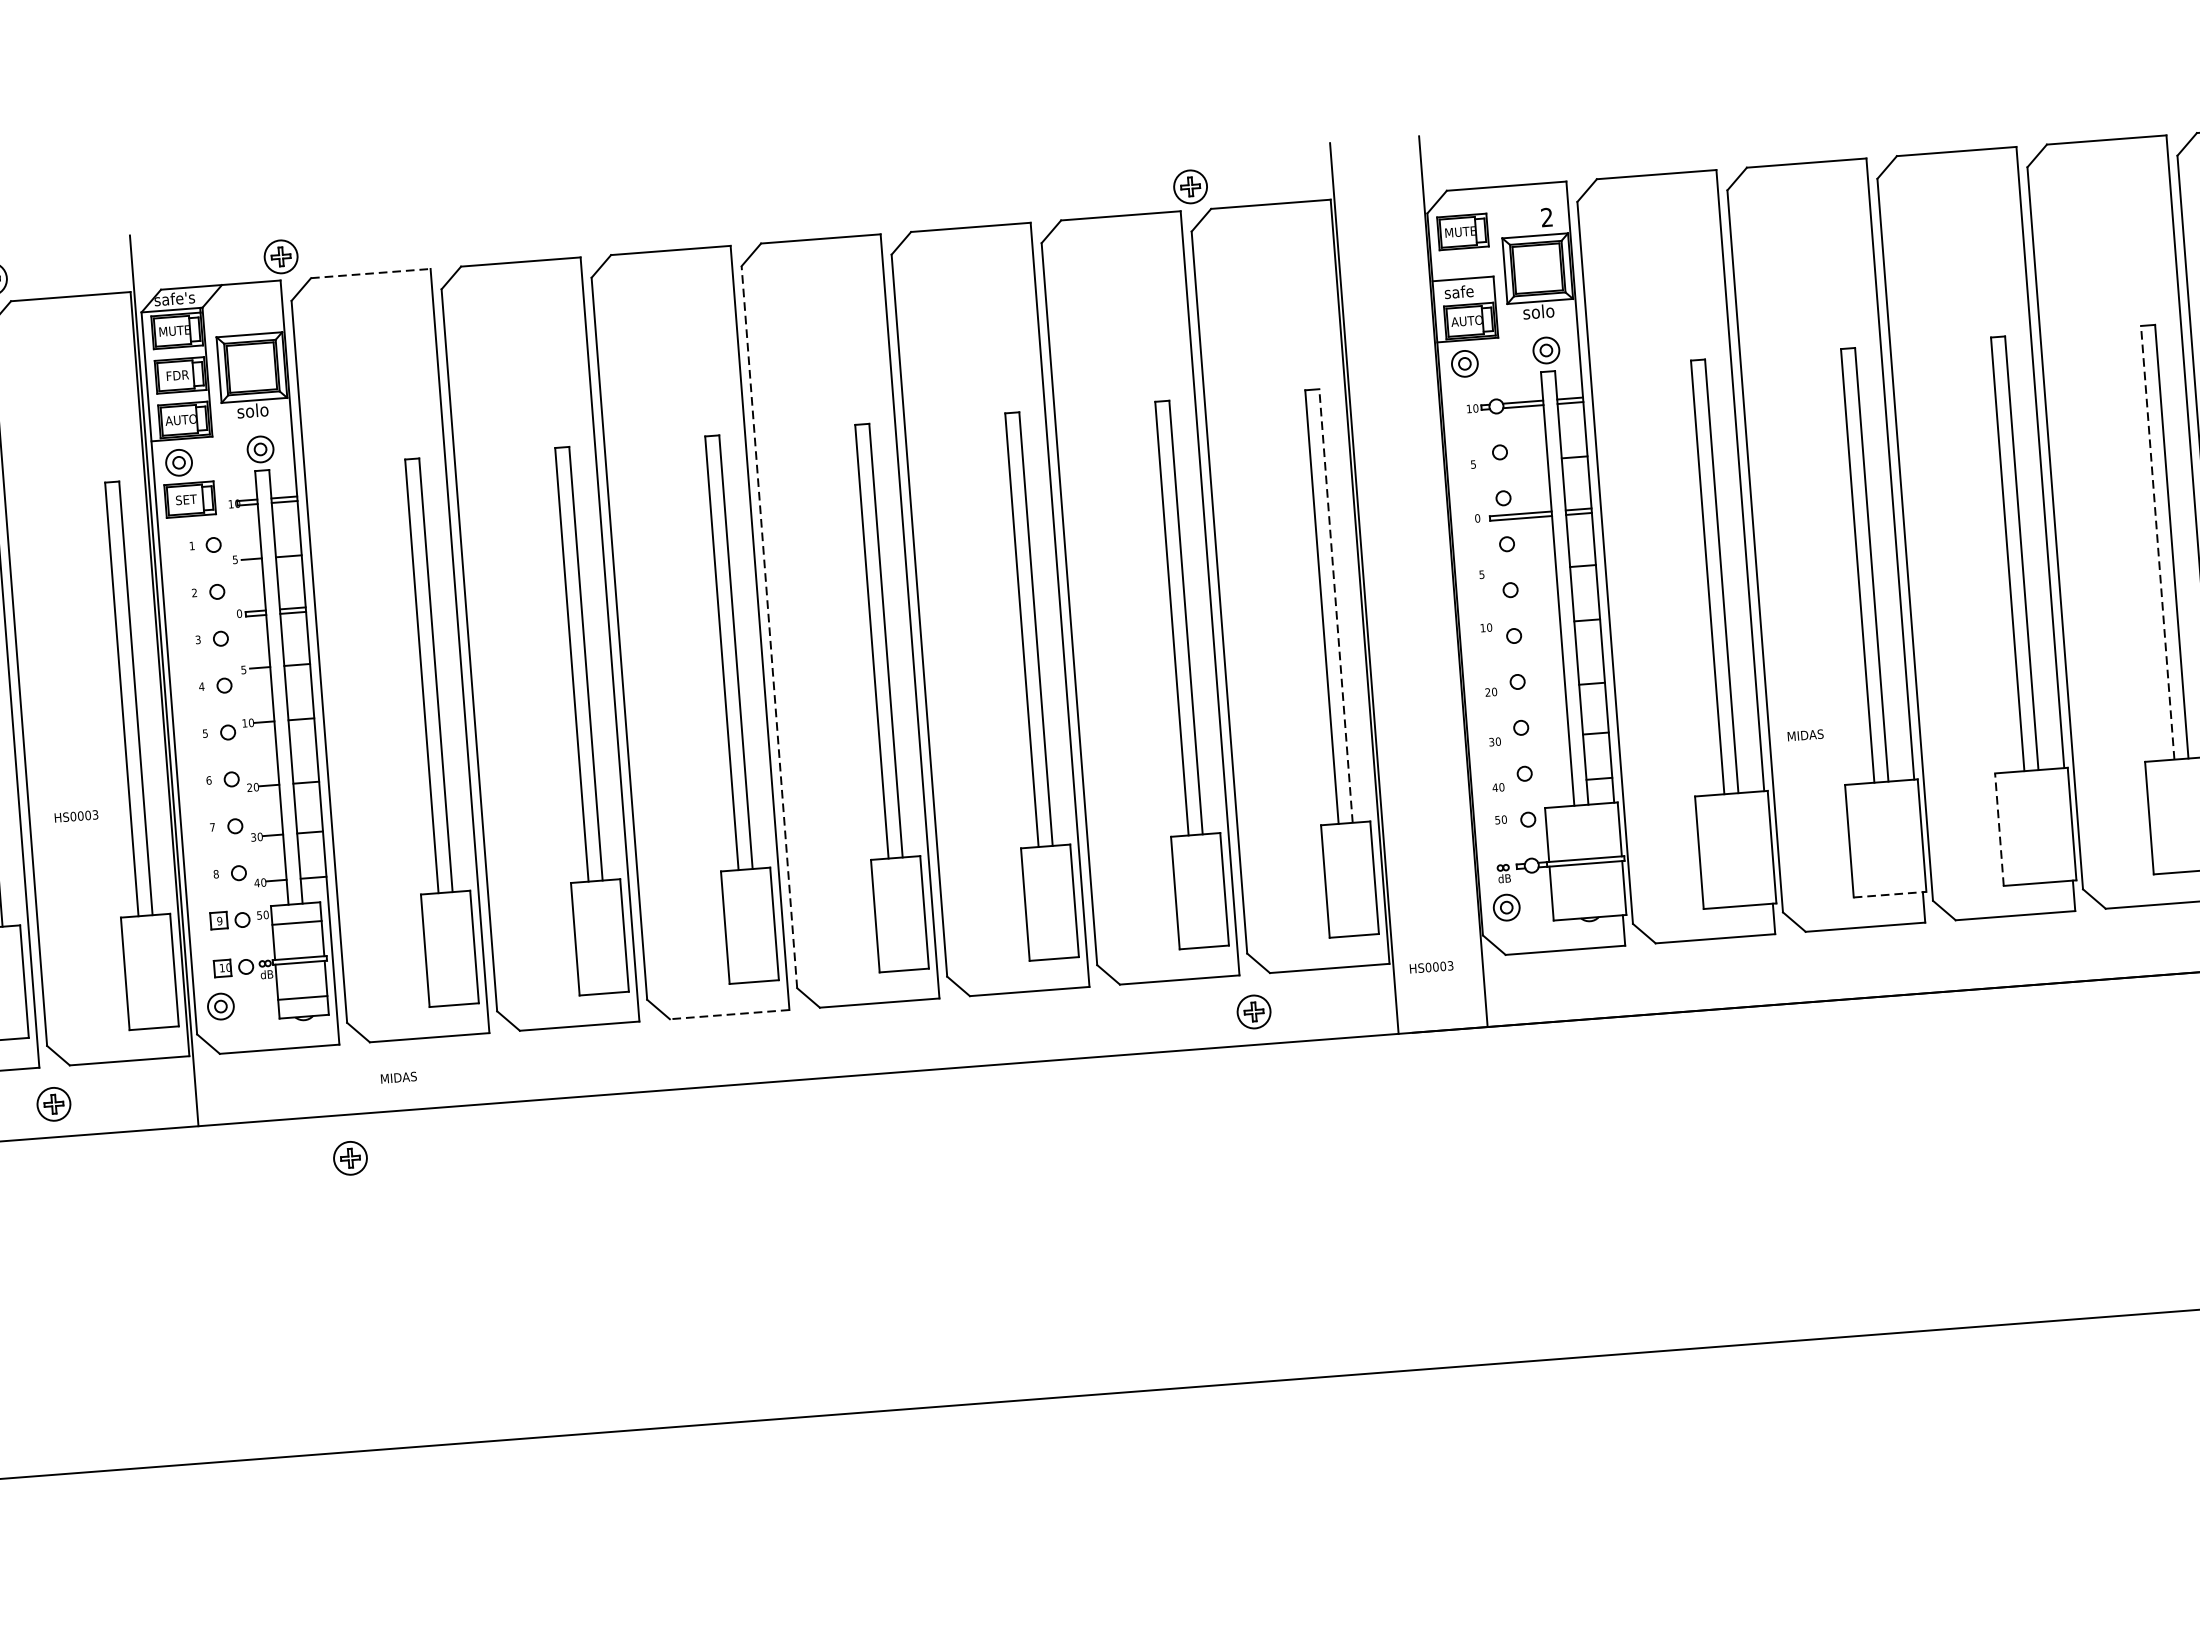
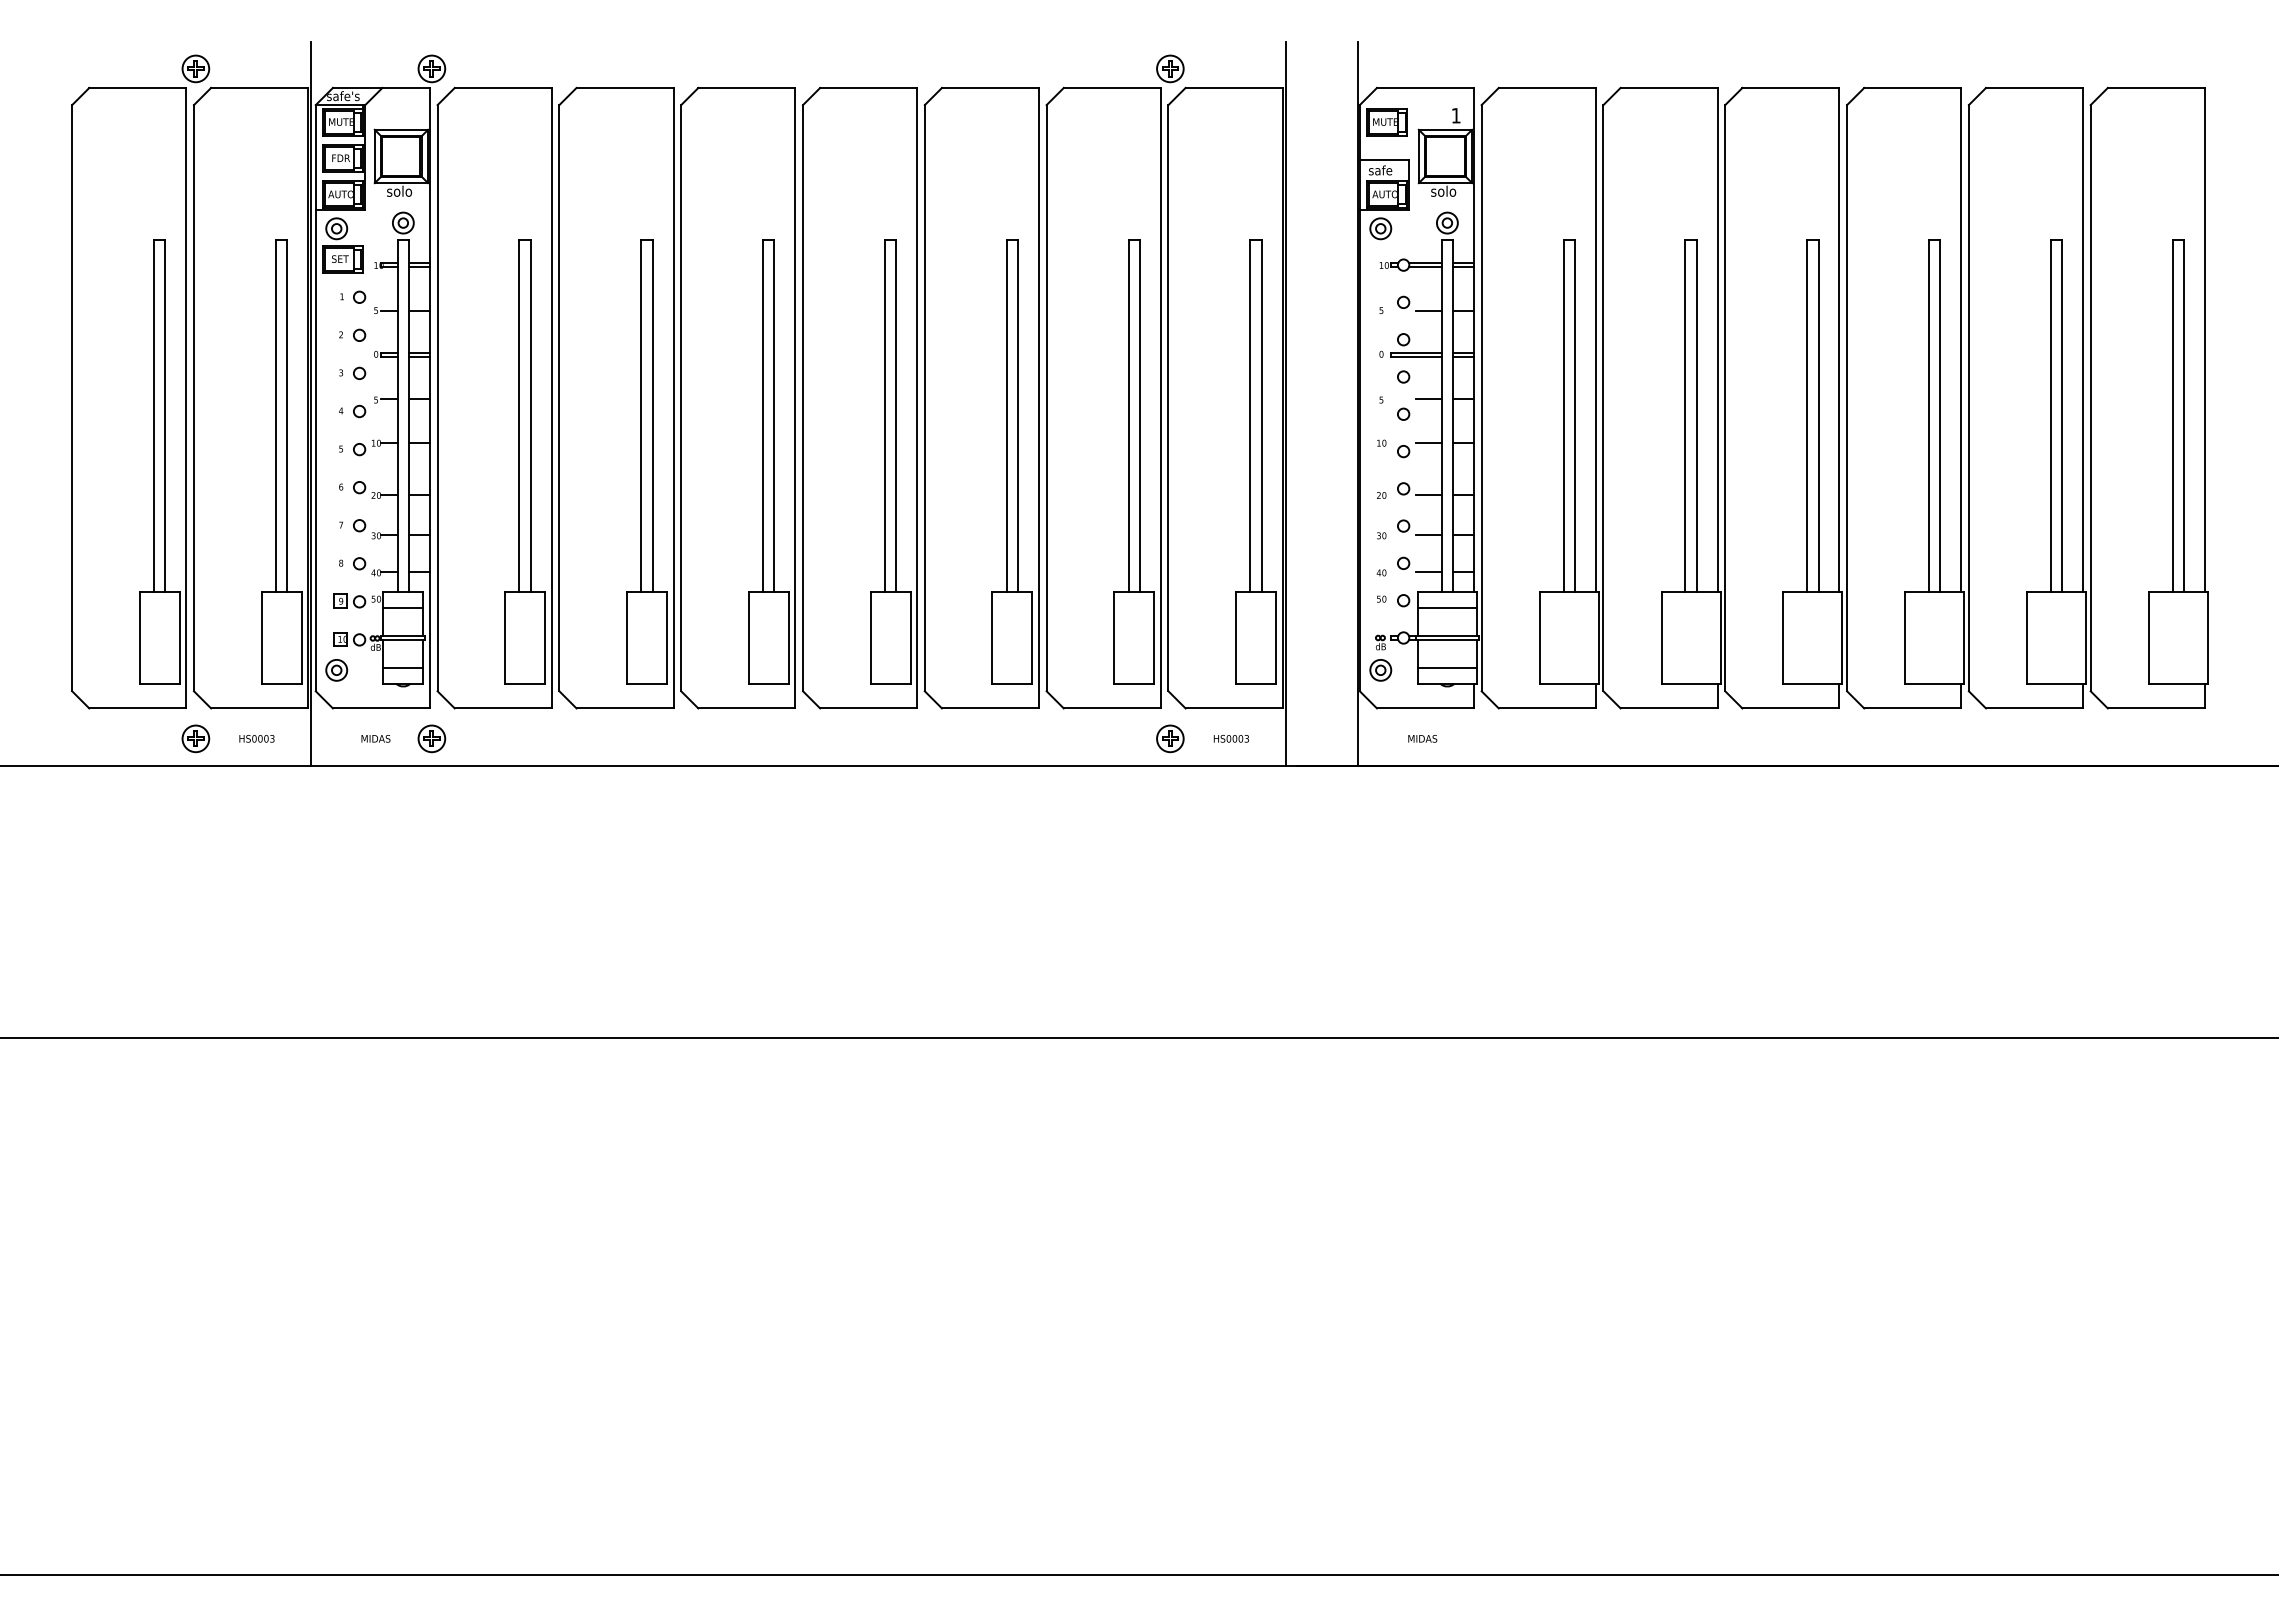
text: (1546, 217) -> (1455, 115), 2 -> 1
line: (371, 272) -> (503, 87), dashed -> solid
line: (1531, 461) -> (1428, 311), added
line: (2157, 541) -> (1928, 415), dashed -> solid
line: (1539, 569) -> (1428, 399), added
line: (1335, 605) -> (1261, 415), dashed -> solid
line: (1544, 623) -> (1428, 443), added
line: (769, 626) -> (803, 397), dashed -> solid
line: (1548, 686) -> (1428, 494), added
text: (1805, 734) -> (1422, 738), moved
line: (1552, 737) -> (1428, 535), added
line: (1556, 782) -> (1428, 572), added
text: (75, 816) -> (256, 738), moved
line: (1581, 824) -> (1446, 607), added
line: (1999, 830) -> (1783, 638), dashed -> solid
line: (1890, 894) -> (1691, 683), dashed -> solid
line: (1587, 899) -> (1446, 668), added
text: (1430, 966) -> (1230, 738), moved
line: (729, 1014) -> (746, 708), dashed -> solid
text: (398, 1077) -> (375, 738), moved
part: (349, 1157) -> (431, 738), moved

